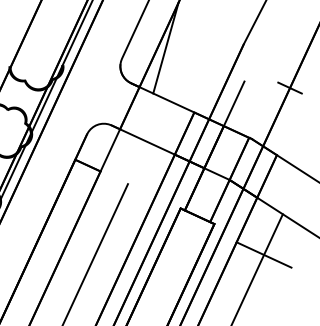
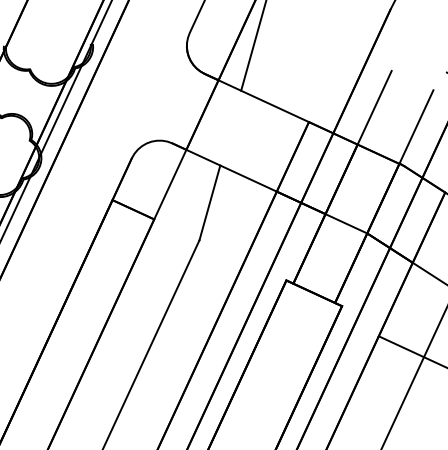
line: (239, 157) -> (383, 196), added
line: (134, 161) -> (210, 202), added

